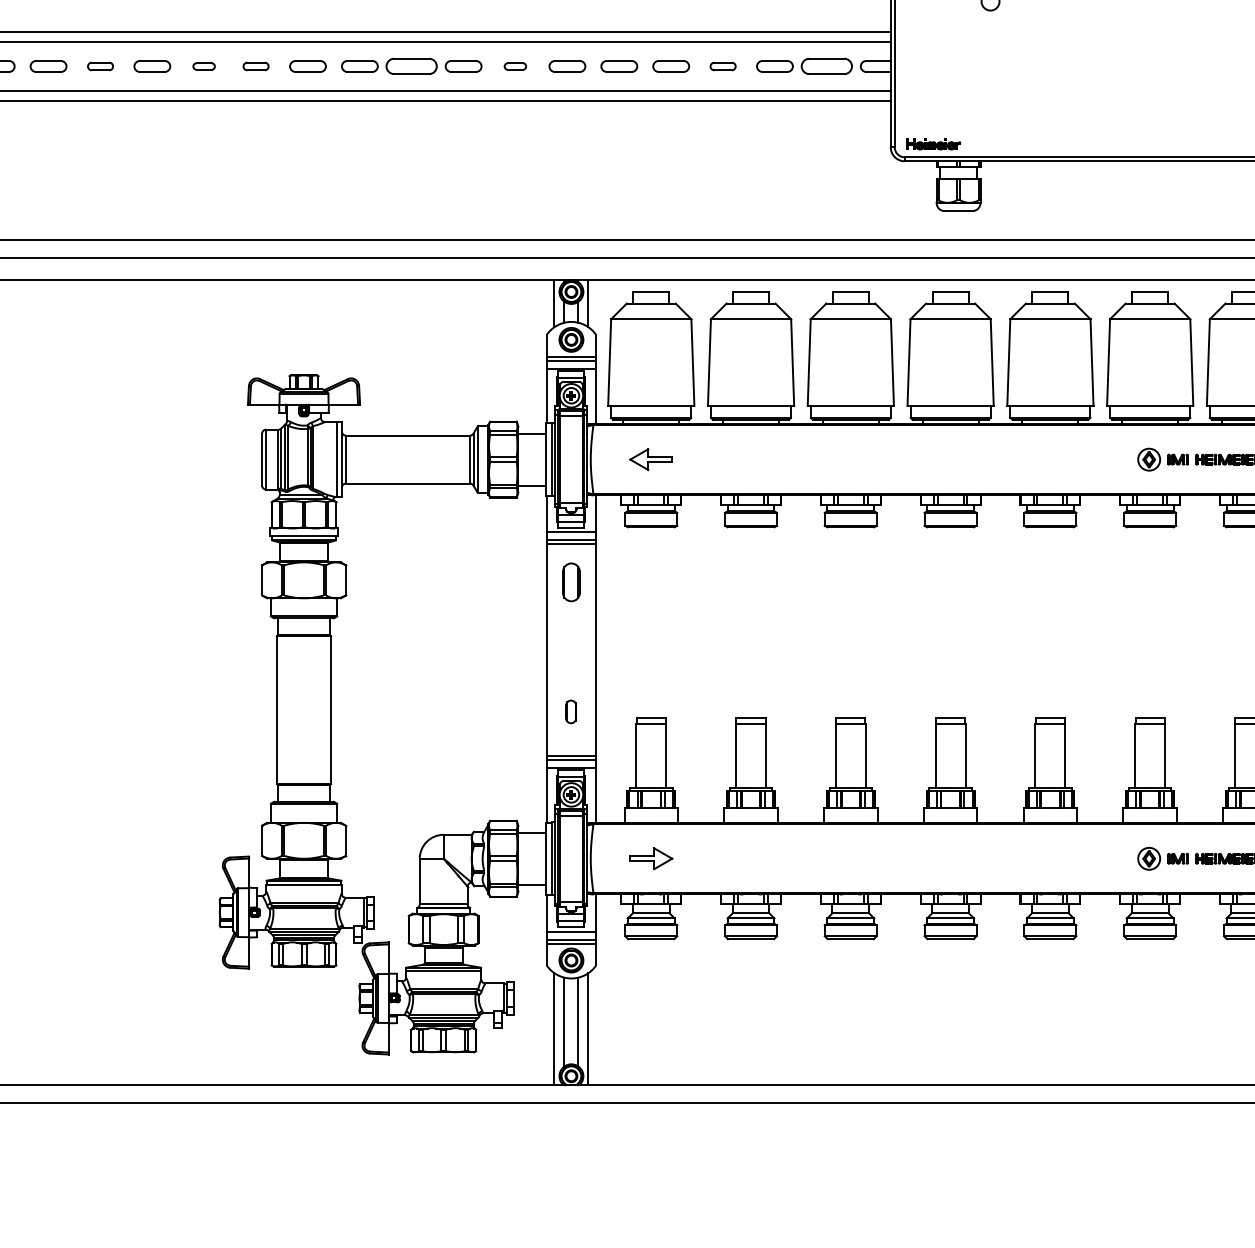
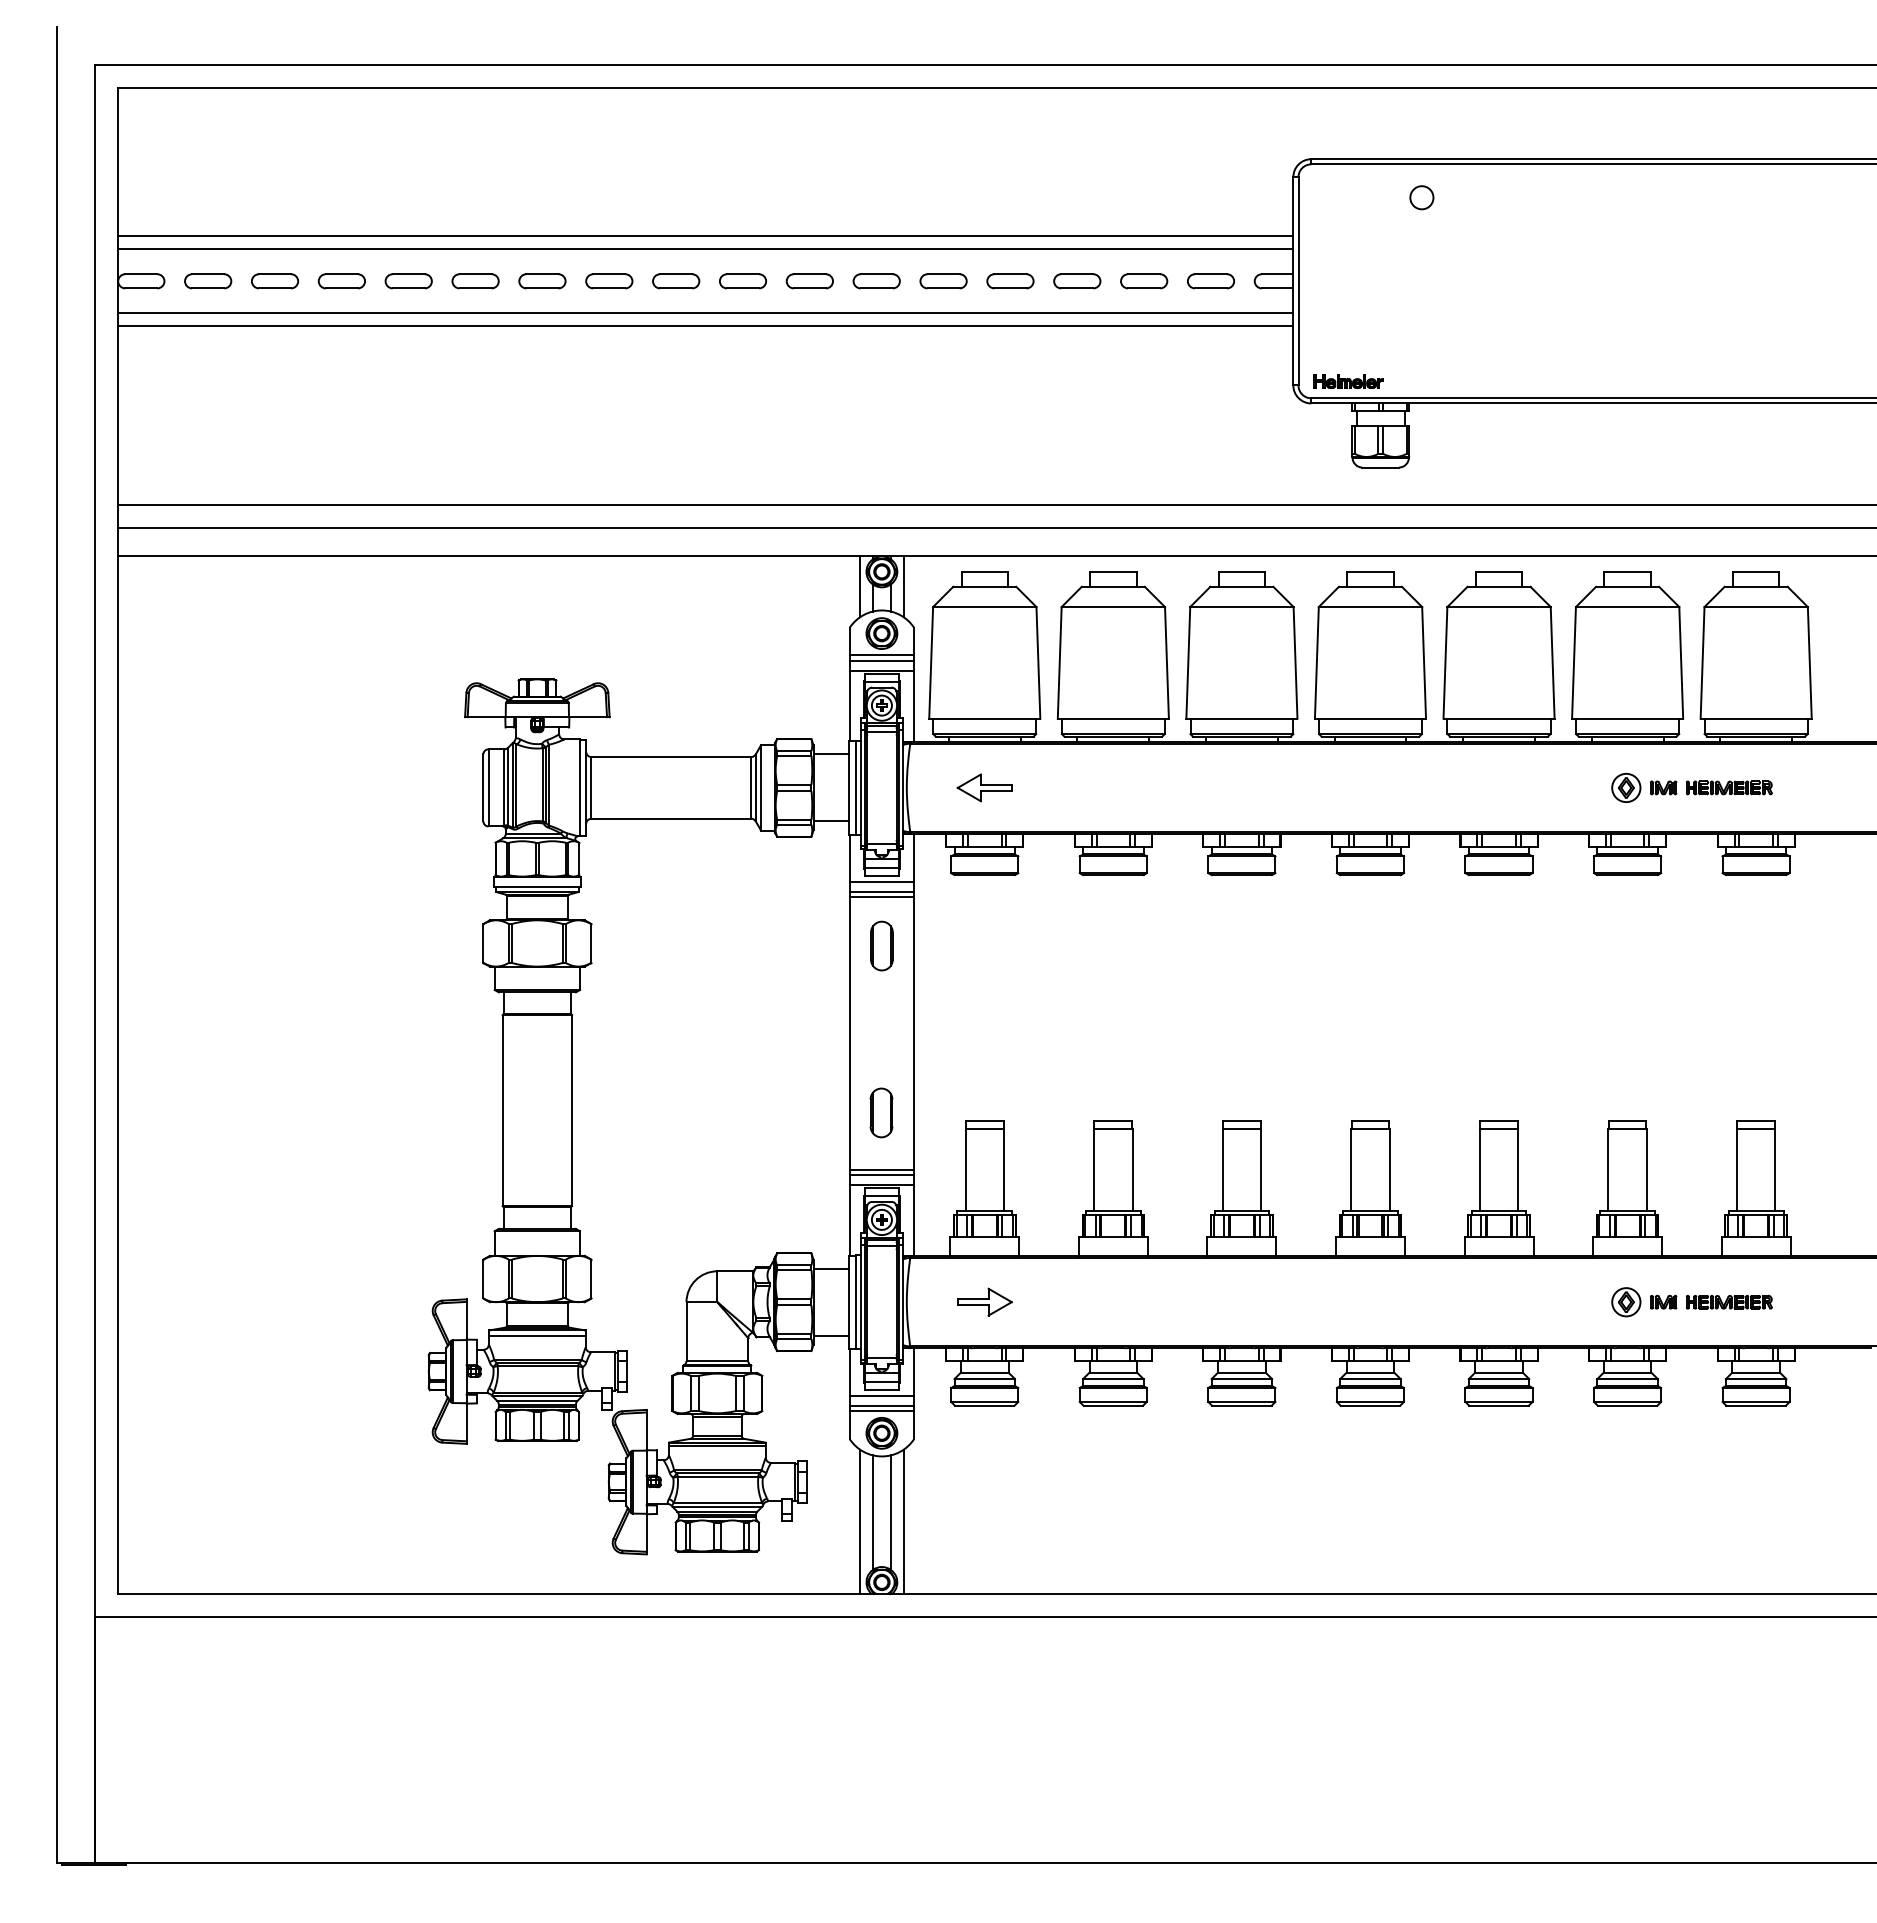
part: (100, 66) -> (275, 281), size x1.43
part: (204, 66) -> (408, 281), size x1.67
part: (256, 66) -> (475, 281), size x1.43
part: (412, 66) -> (676, 281), size x0.71
part: (515, 66) -> (809, 281), size x1.67
part: (723, 66) -> (1077, 281), size x1.43
part: (826, 66) -> (1210, 281), size x0.71
part: (571, 711) -> (881, 1112), size x1.67

